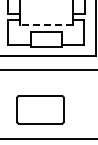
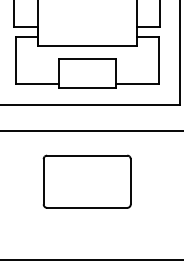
line: (45, 24) -> (85, 45), dashed -> solid
part: (40, 109) -> (87, 181), moved

